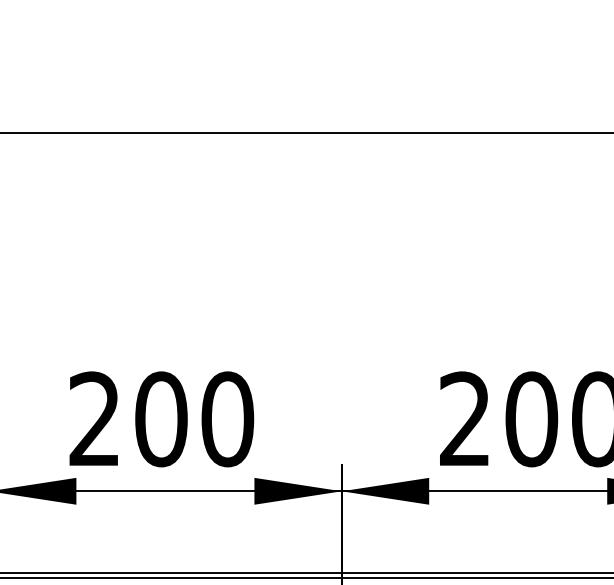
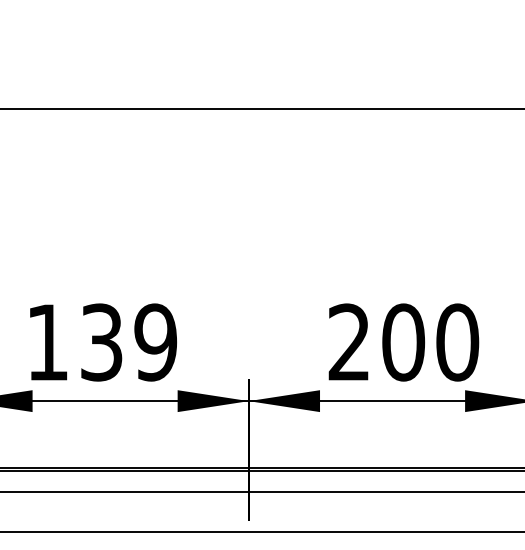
text: (162, 419) -> (102, 342), 200 -> 139

